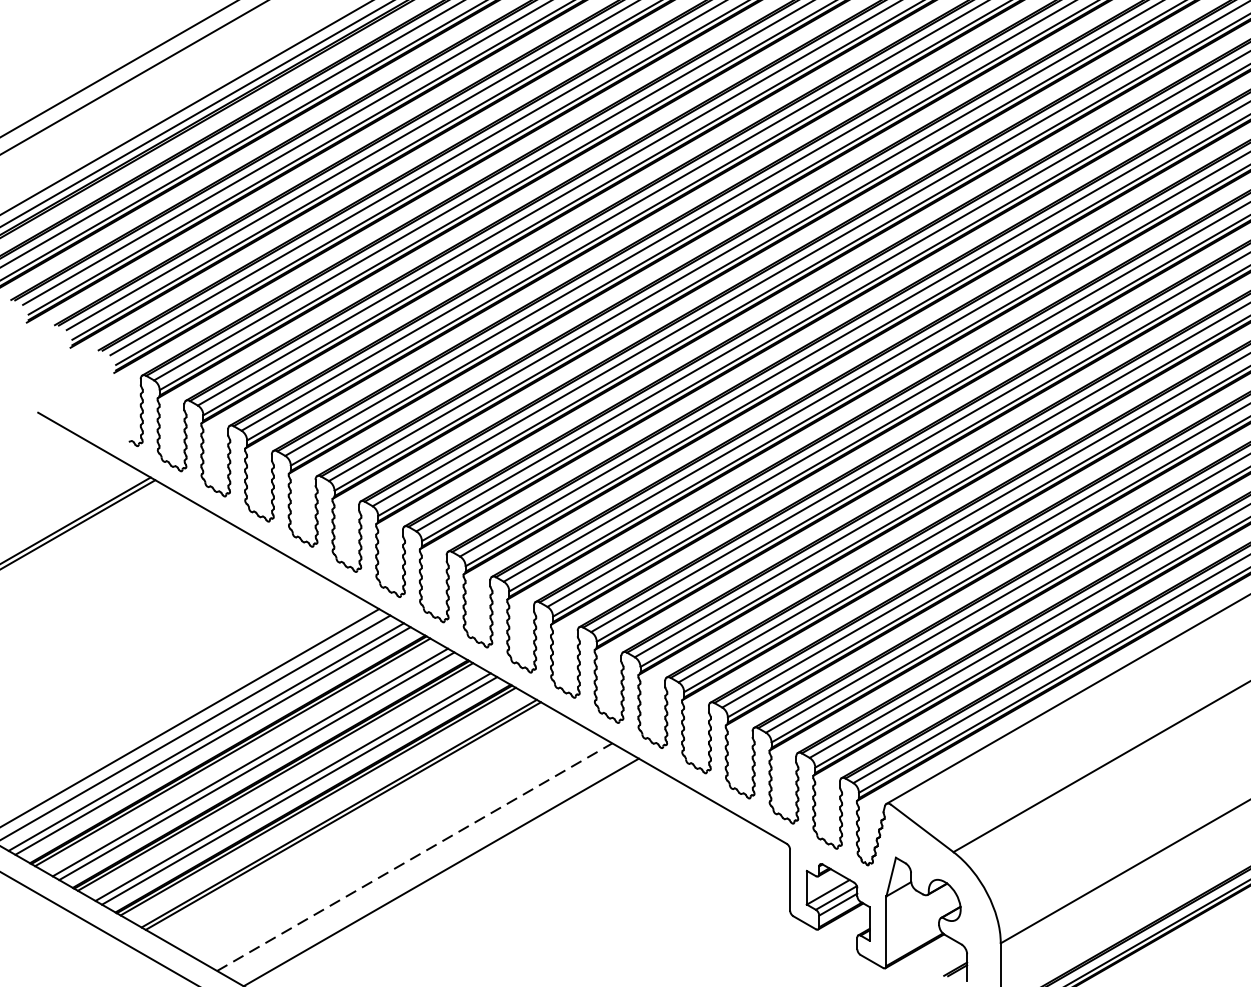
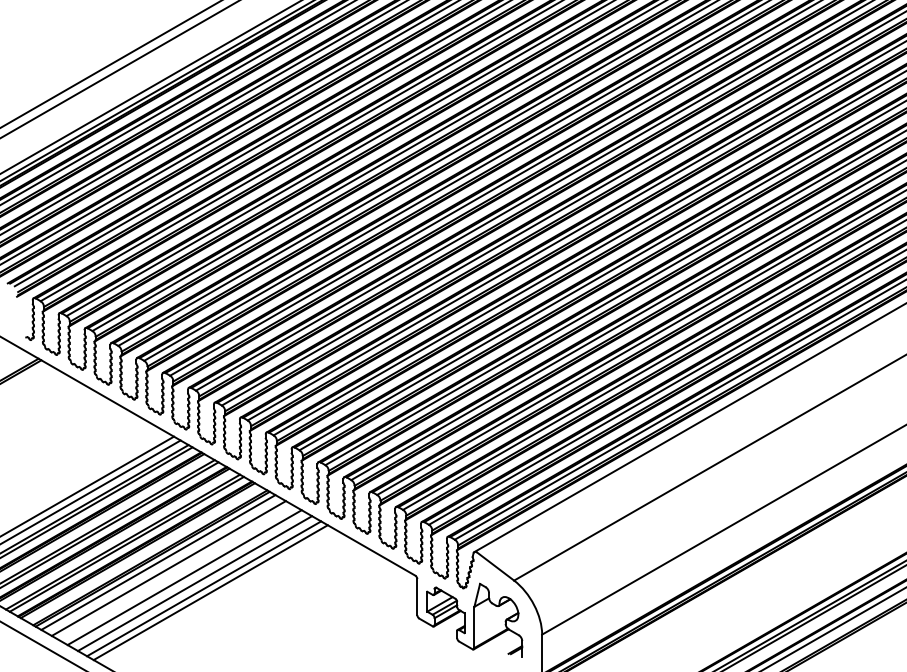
line: (353, 821) -> (158, 562), added
line: (369, 831) -> (168, 568), added
line: (396, 846) -> (184, 577), added
line: (415, 857) -> (195, 583), dashed -> solid
line: (430, 865) -> (204, 588), added

